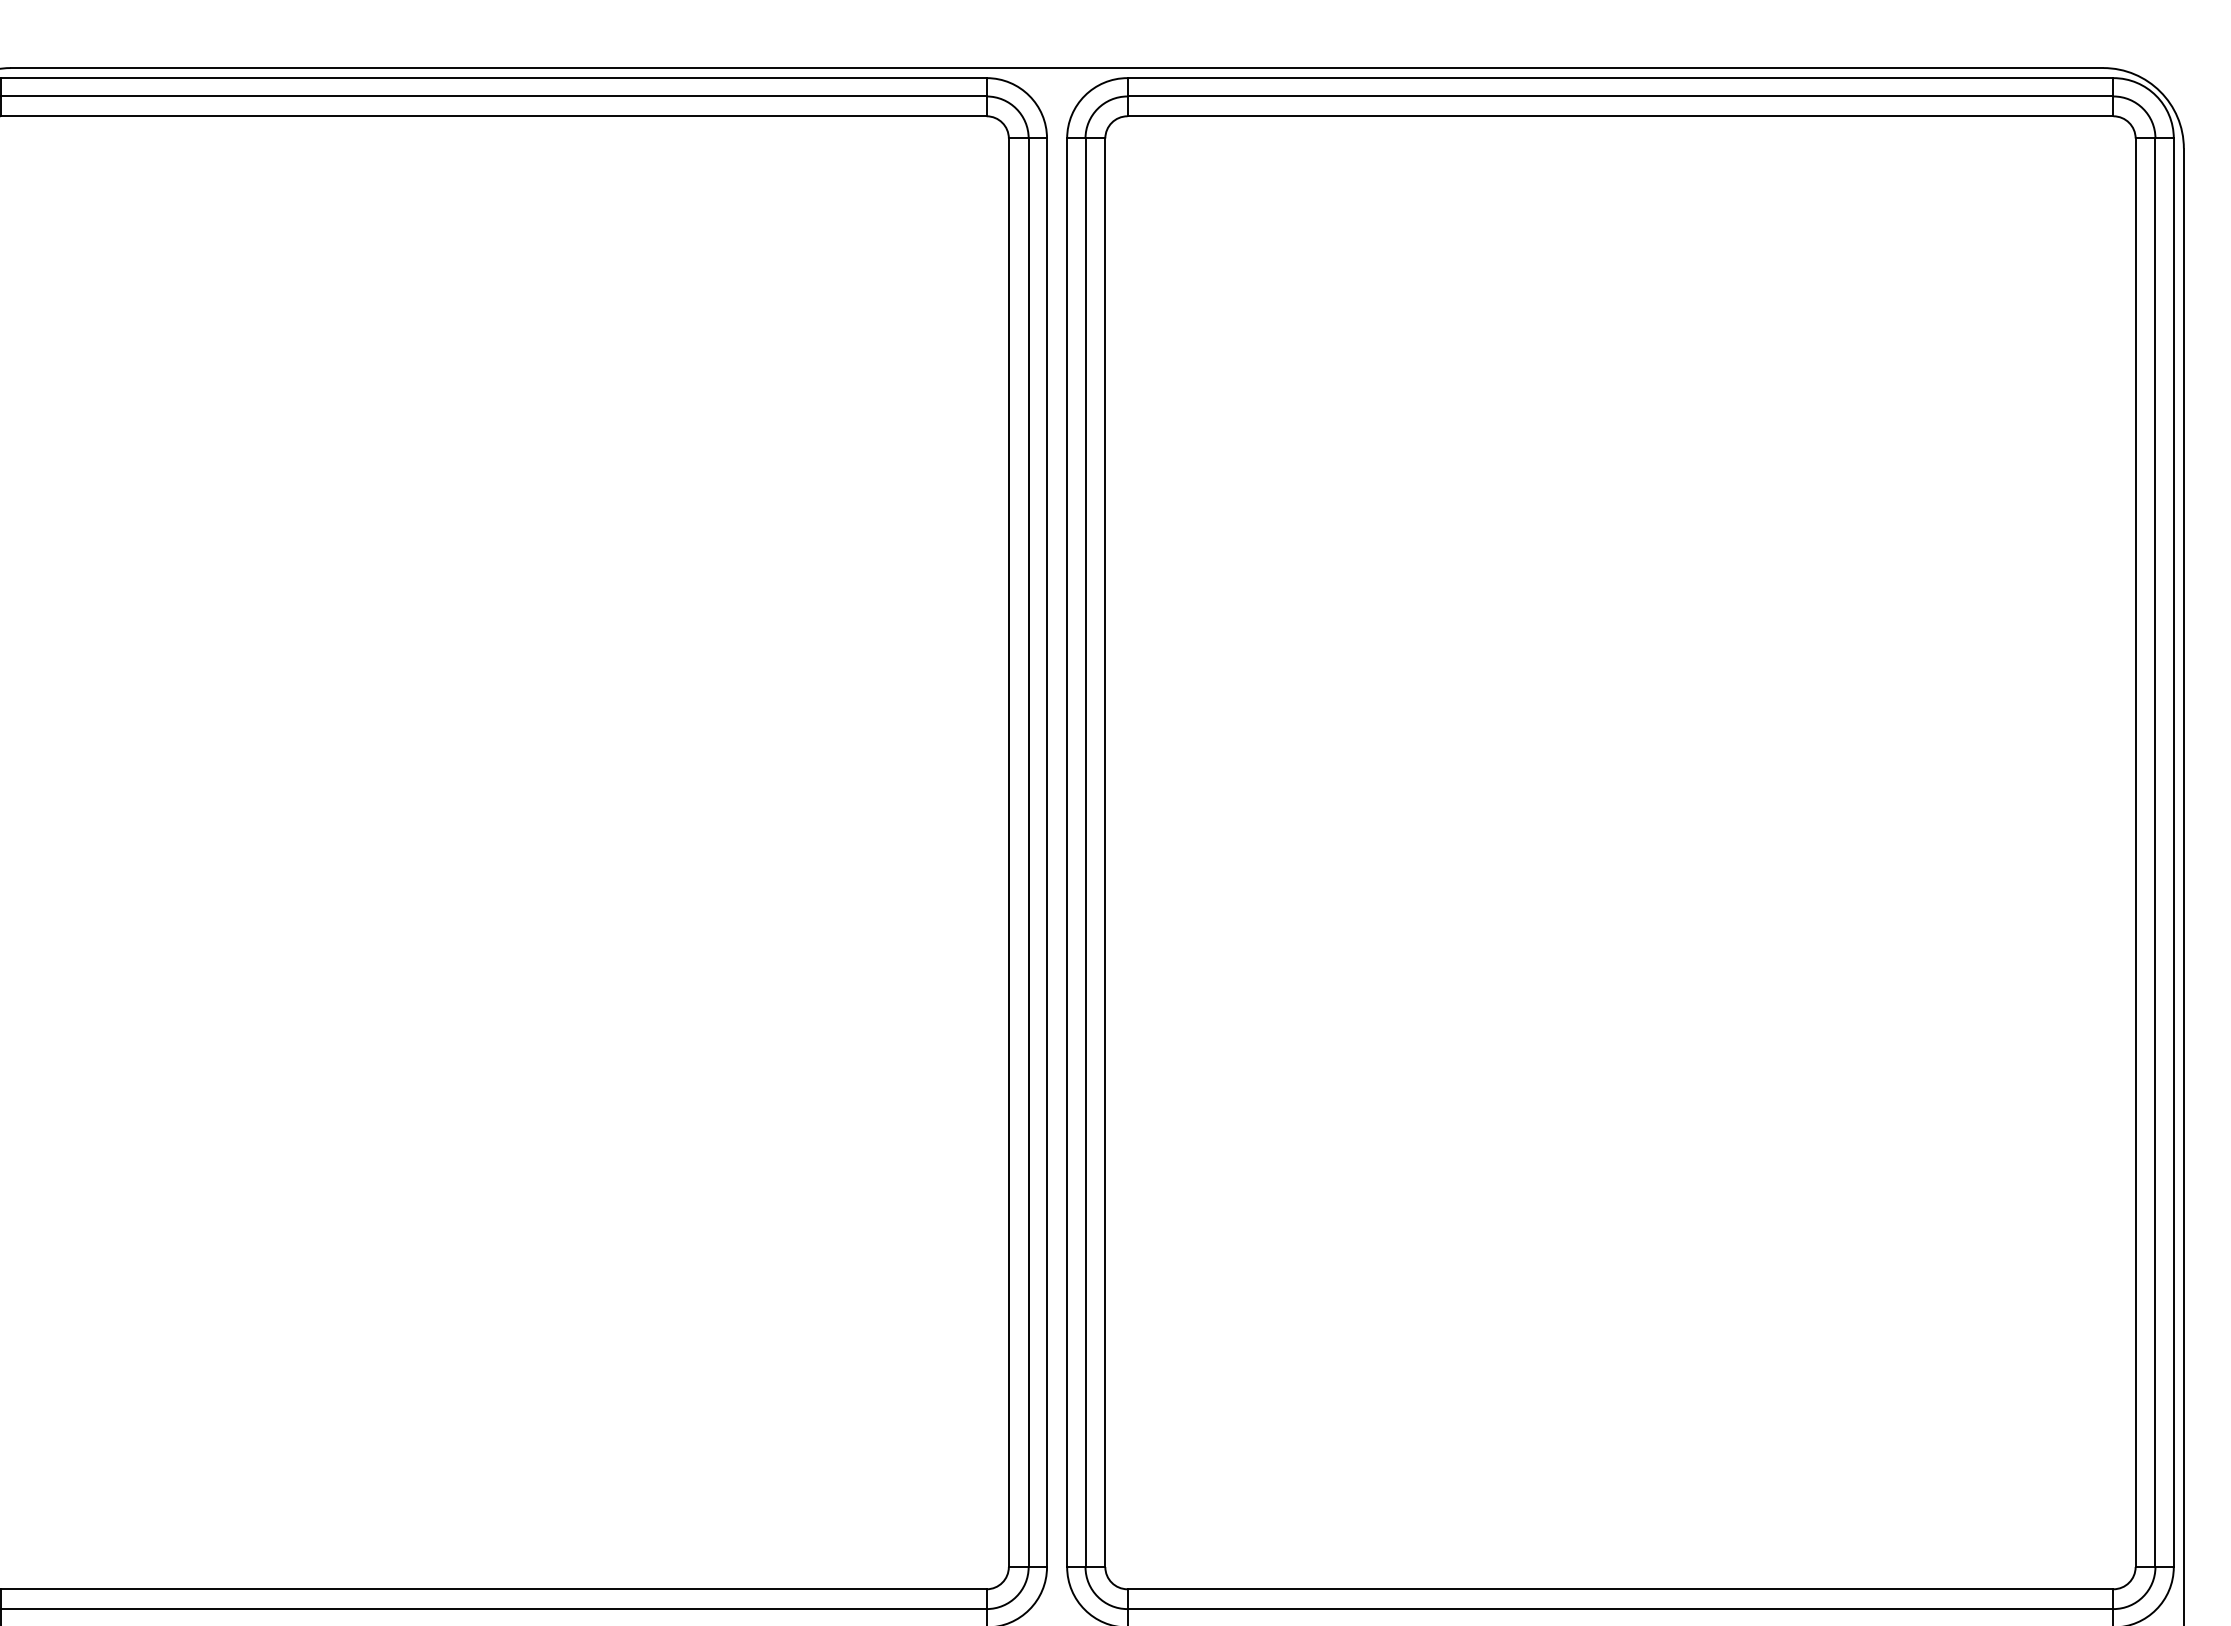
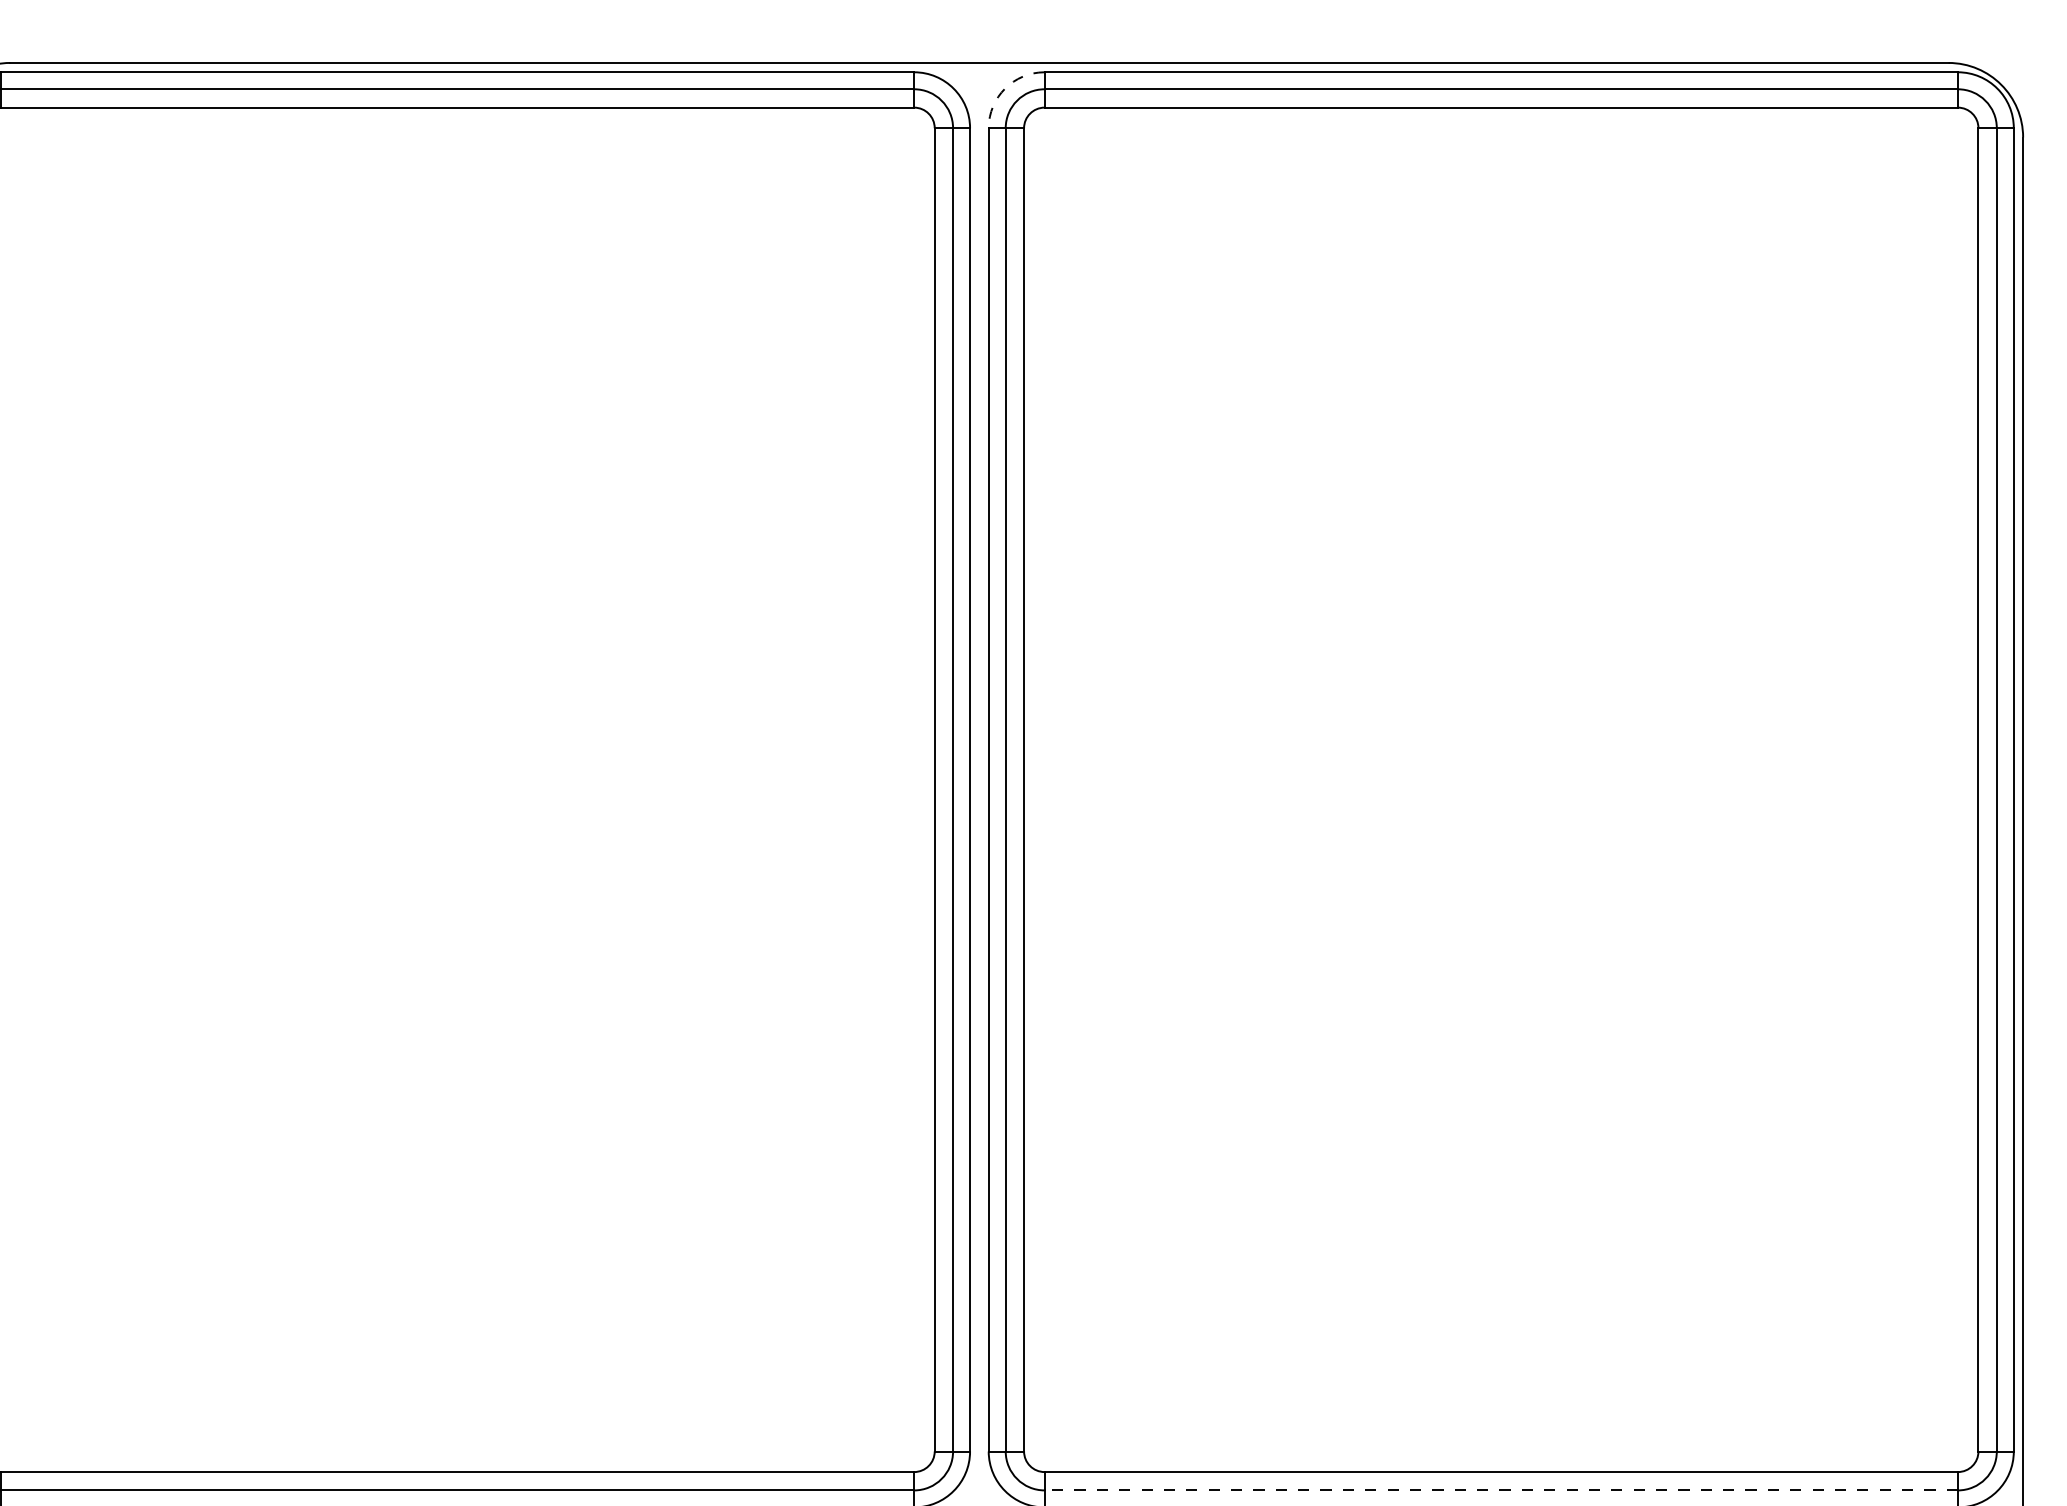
arc: (1084, 95) -> (1004, 88), solid -> dashed
line: (1620, 1609) -> (1501, 1490), solid -> dashed

